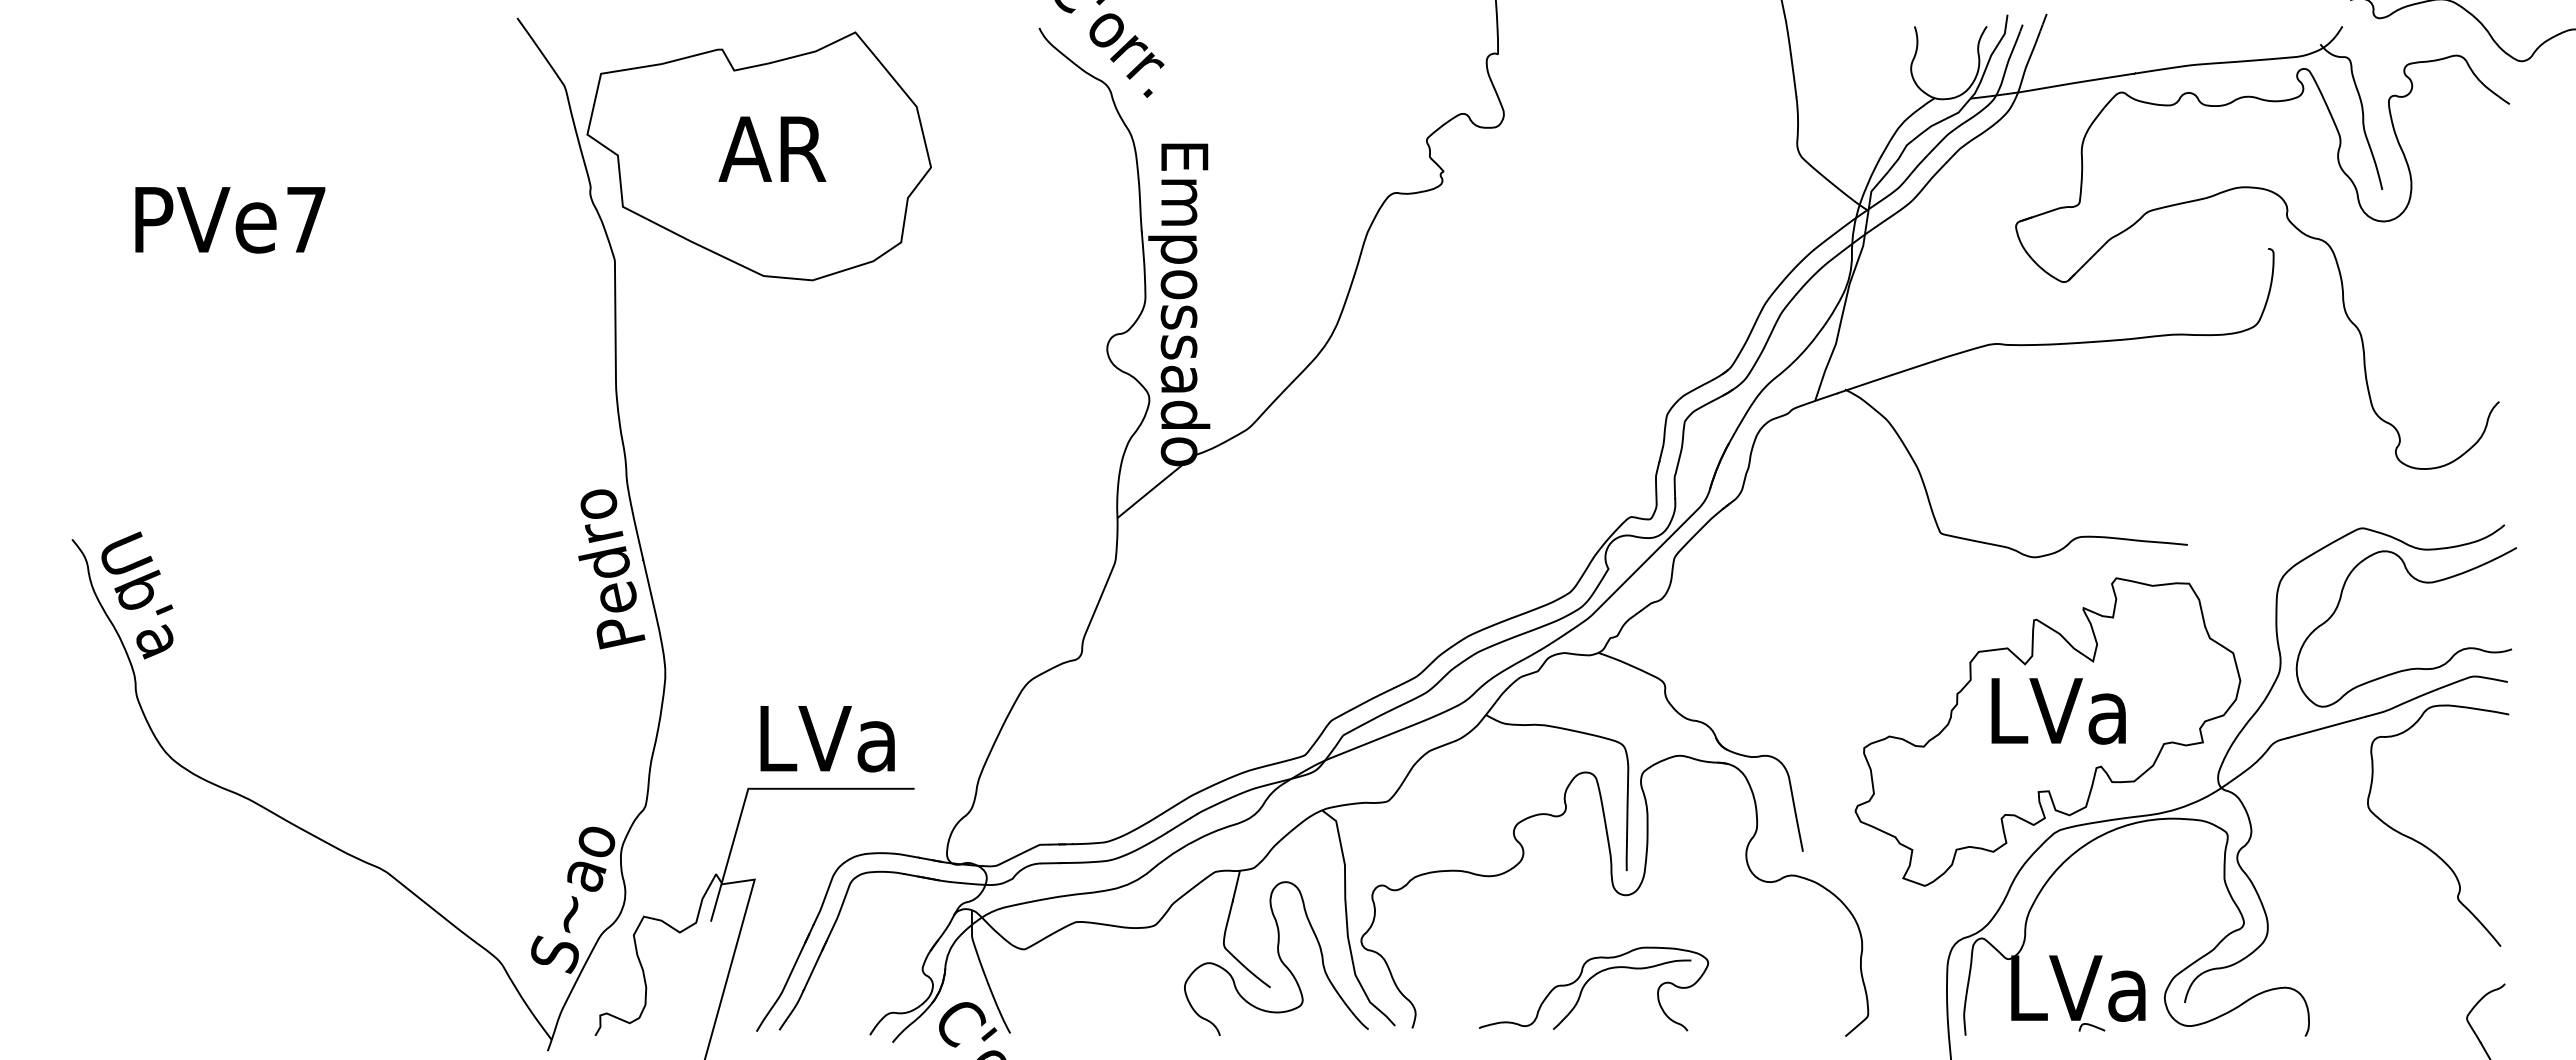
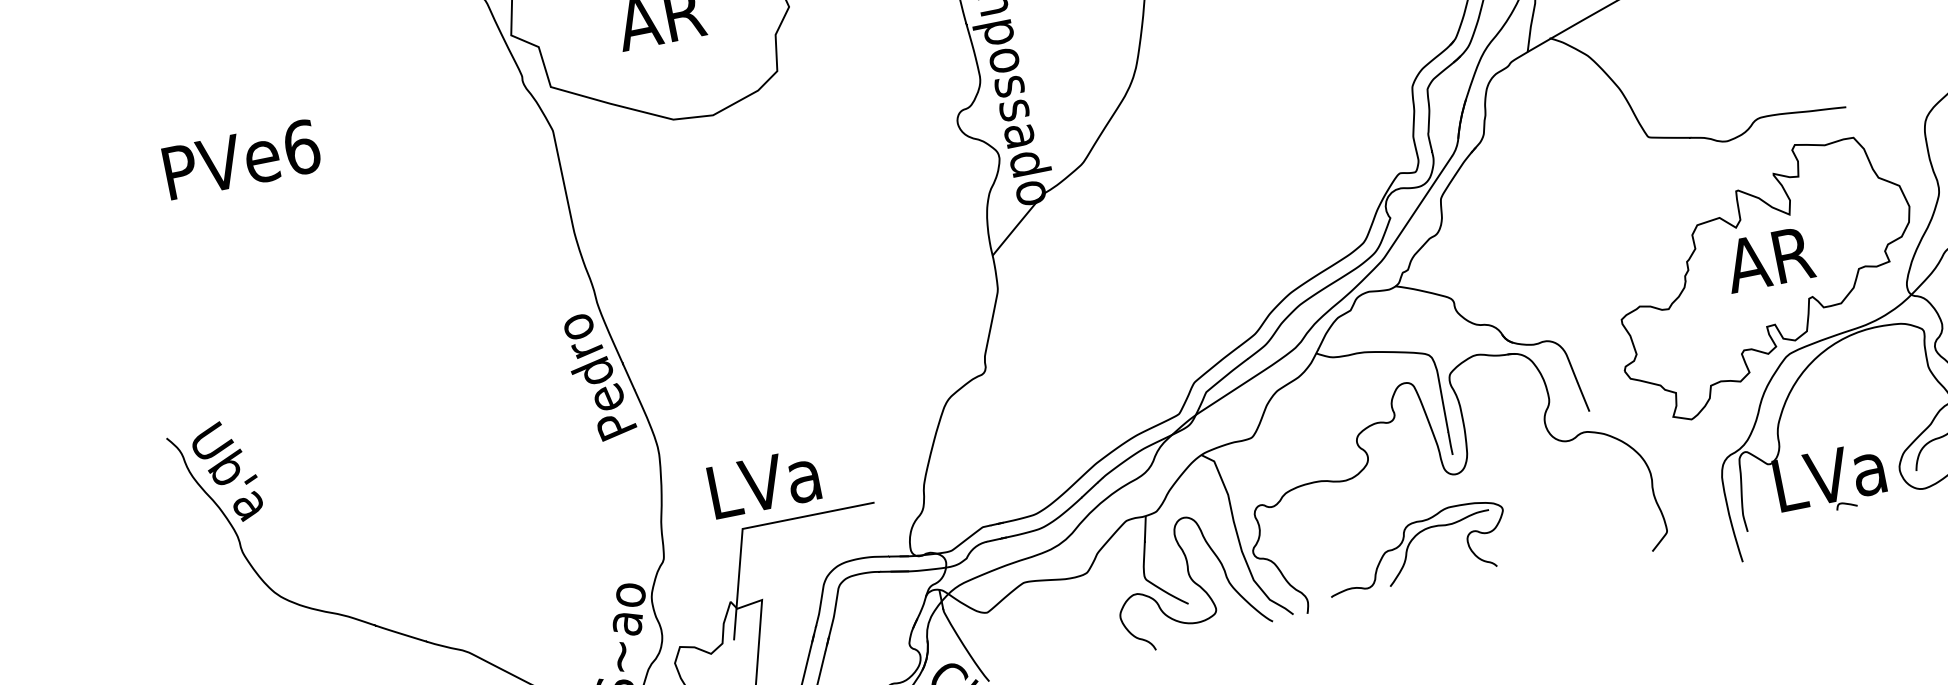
text: (306, 219) -> (301, 147), PVe7 -> PVe6
text: (2058, 711) -> (1770, 259), LVa -> AR
text: (827, 739) -> (764, 483), moved
part: (1586, 984) -> (1409, 545), moved

